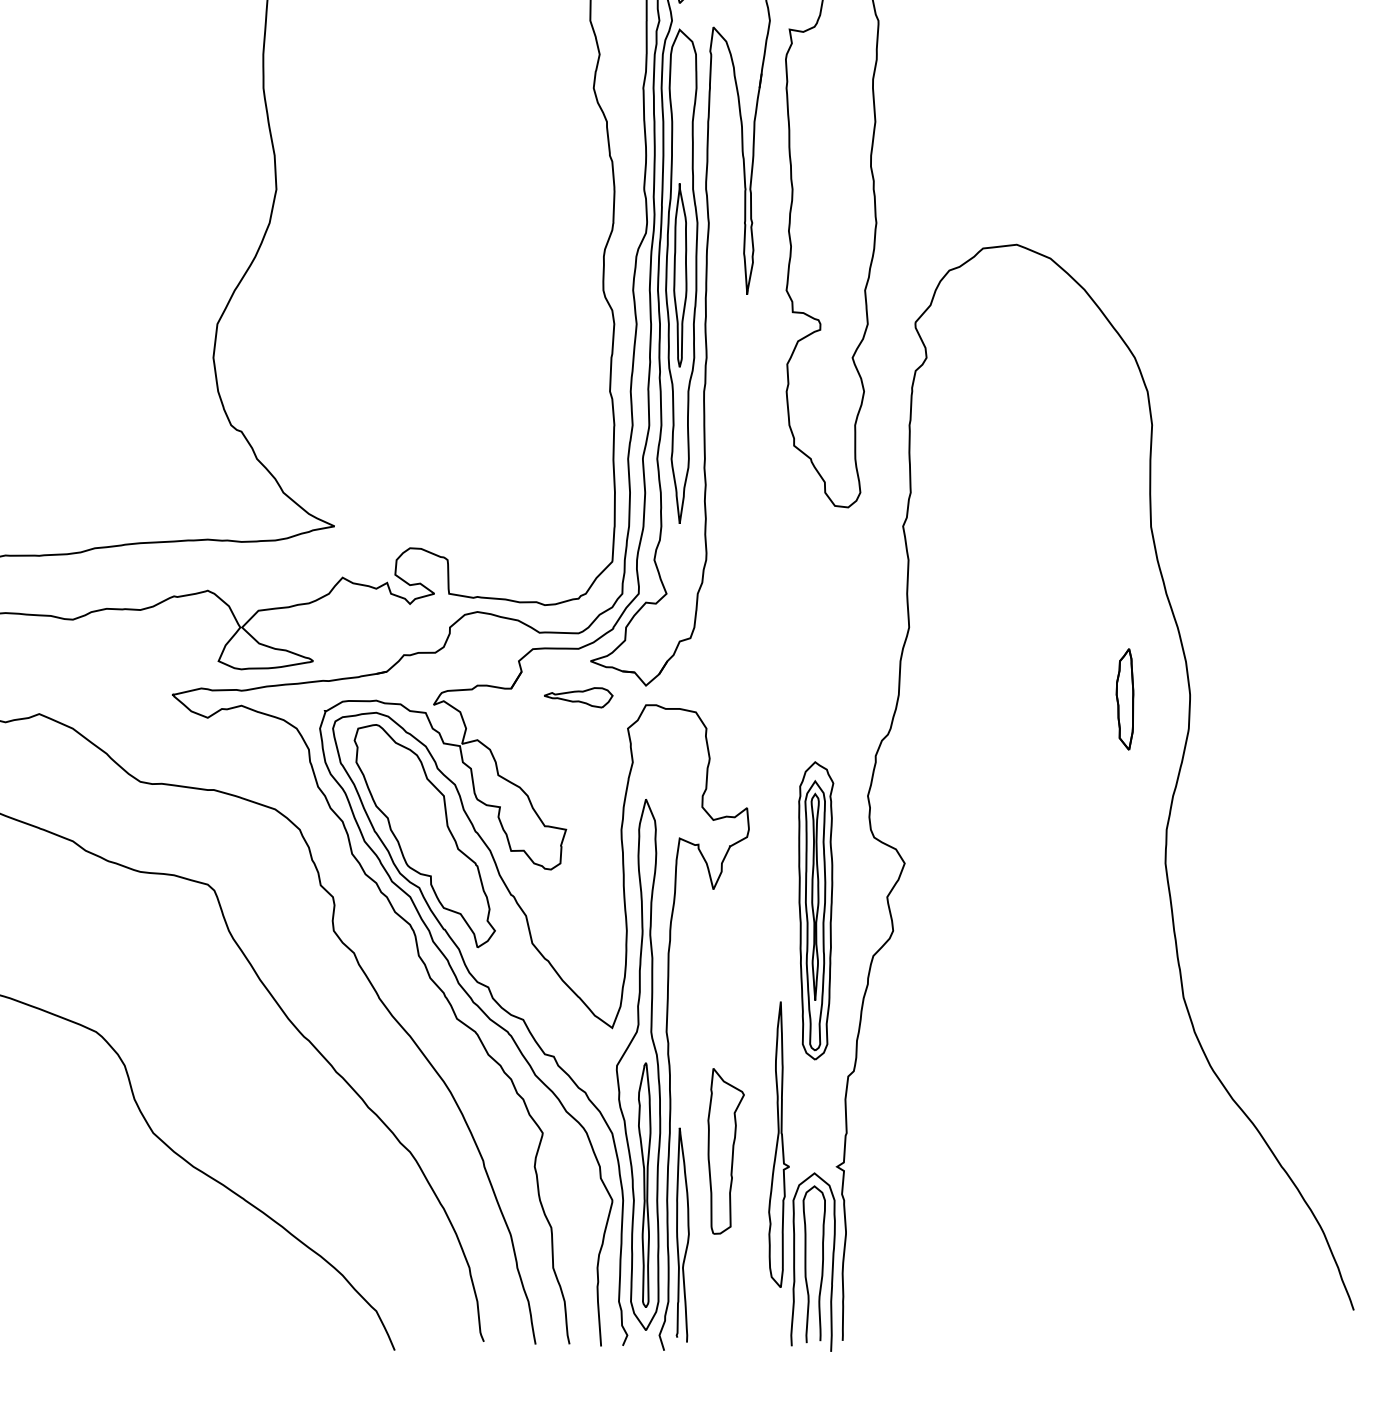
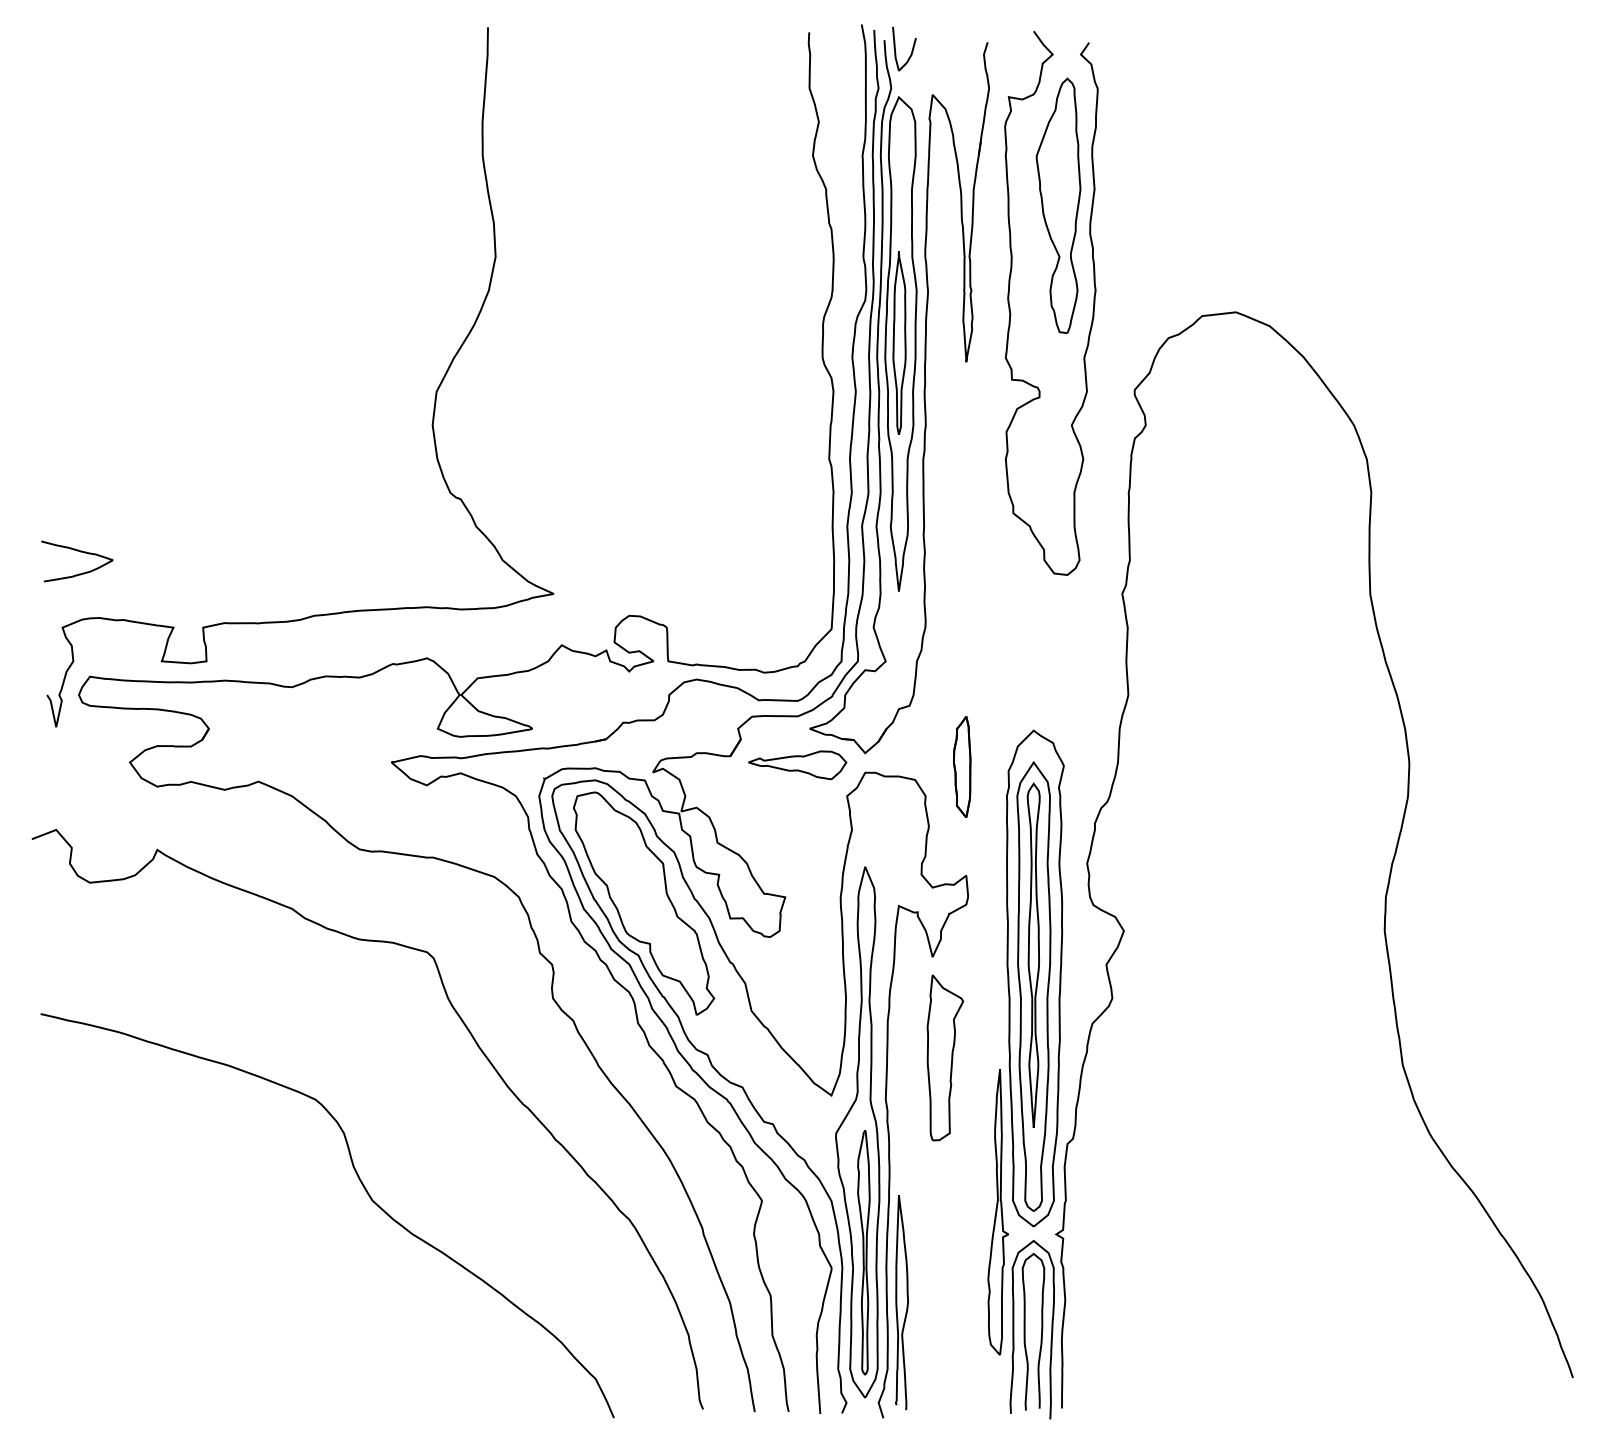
part: (839, 137) -> (1058, 205), added
part: (578, 697) -> (797, 765), size x1.43
part: (1125, 698) -> (962, 766), moved
part: (816, 910) -> (1035, 978), size x1.67
part: (726, 1150) -> (945, 1057), moved

